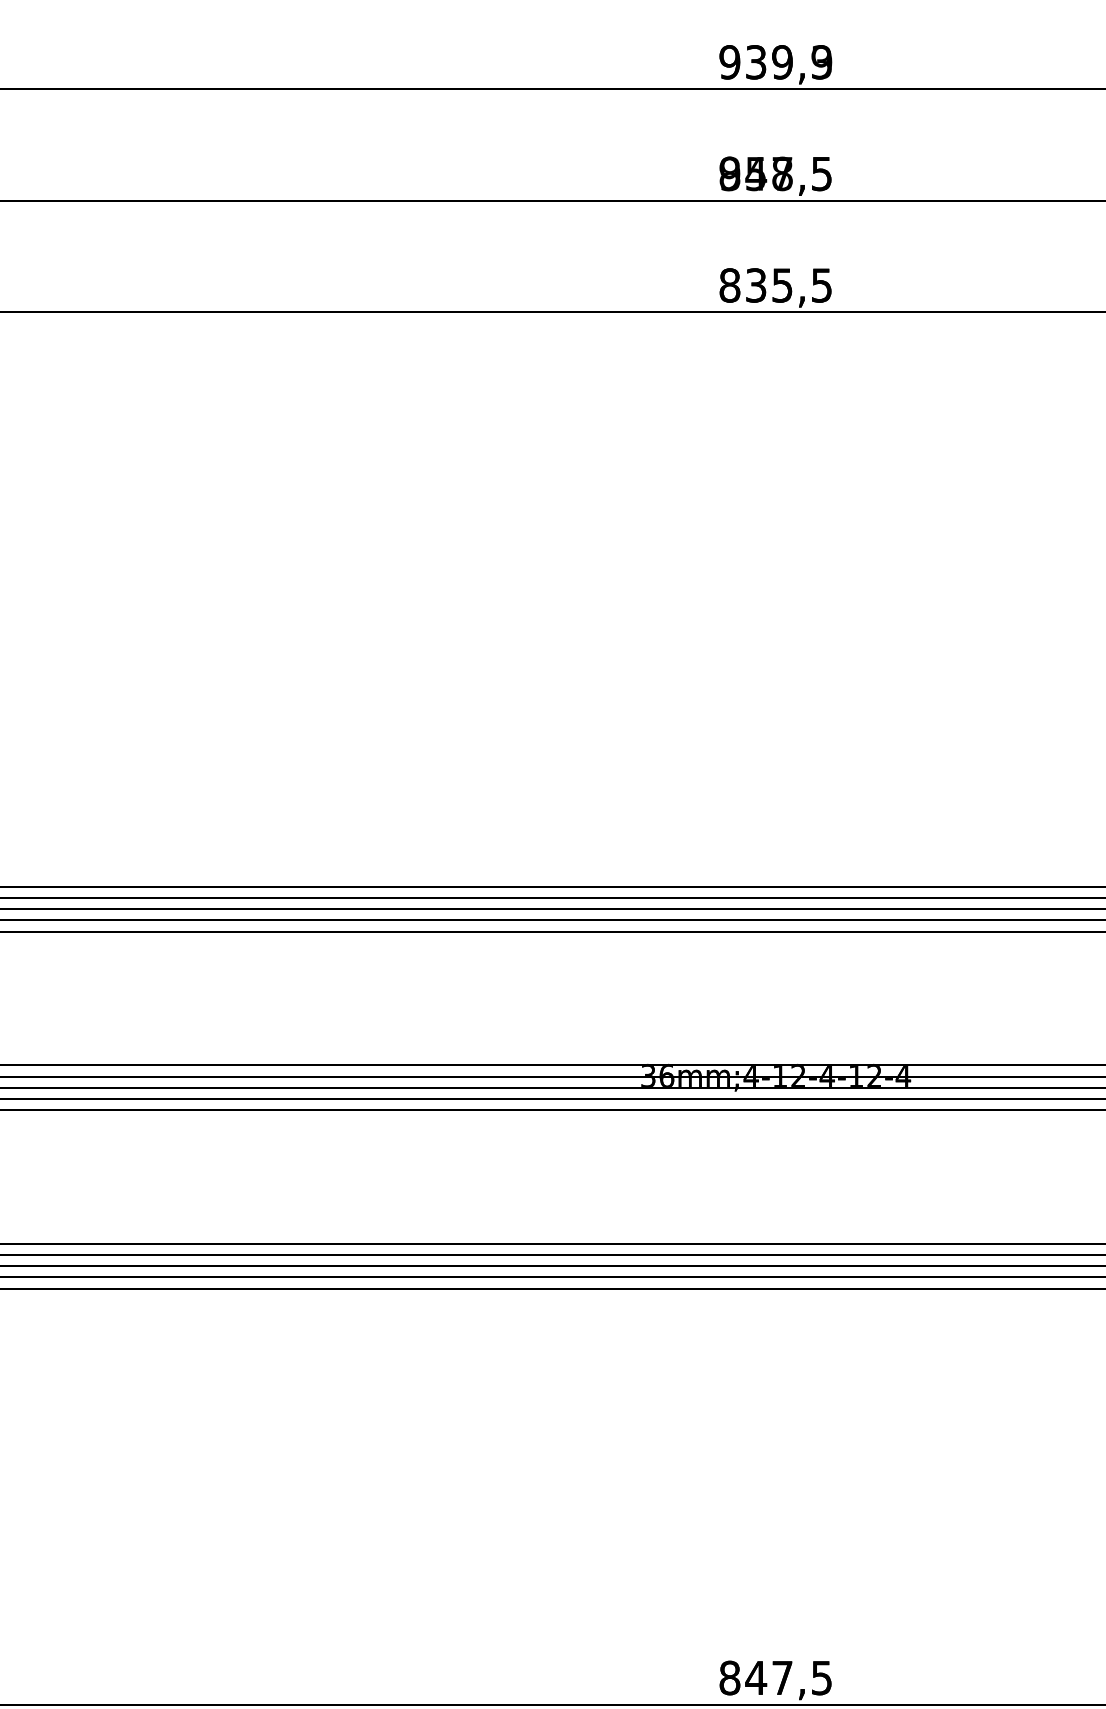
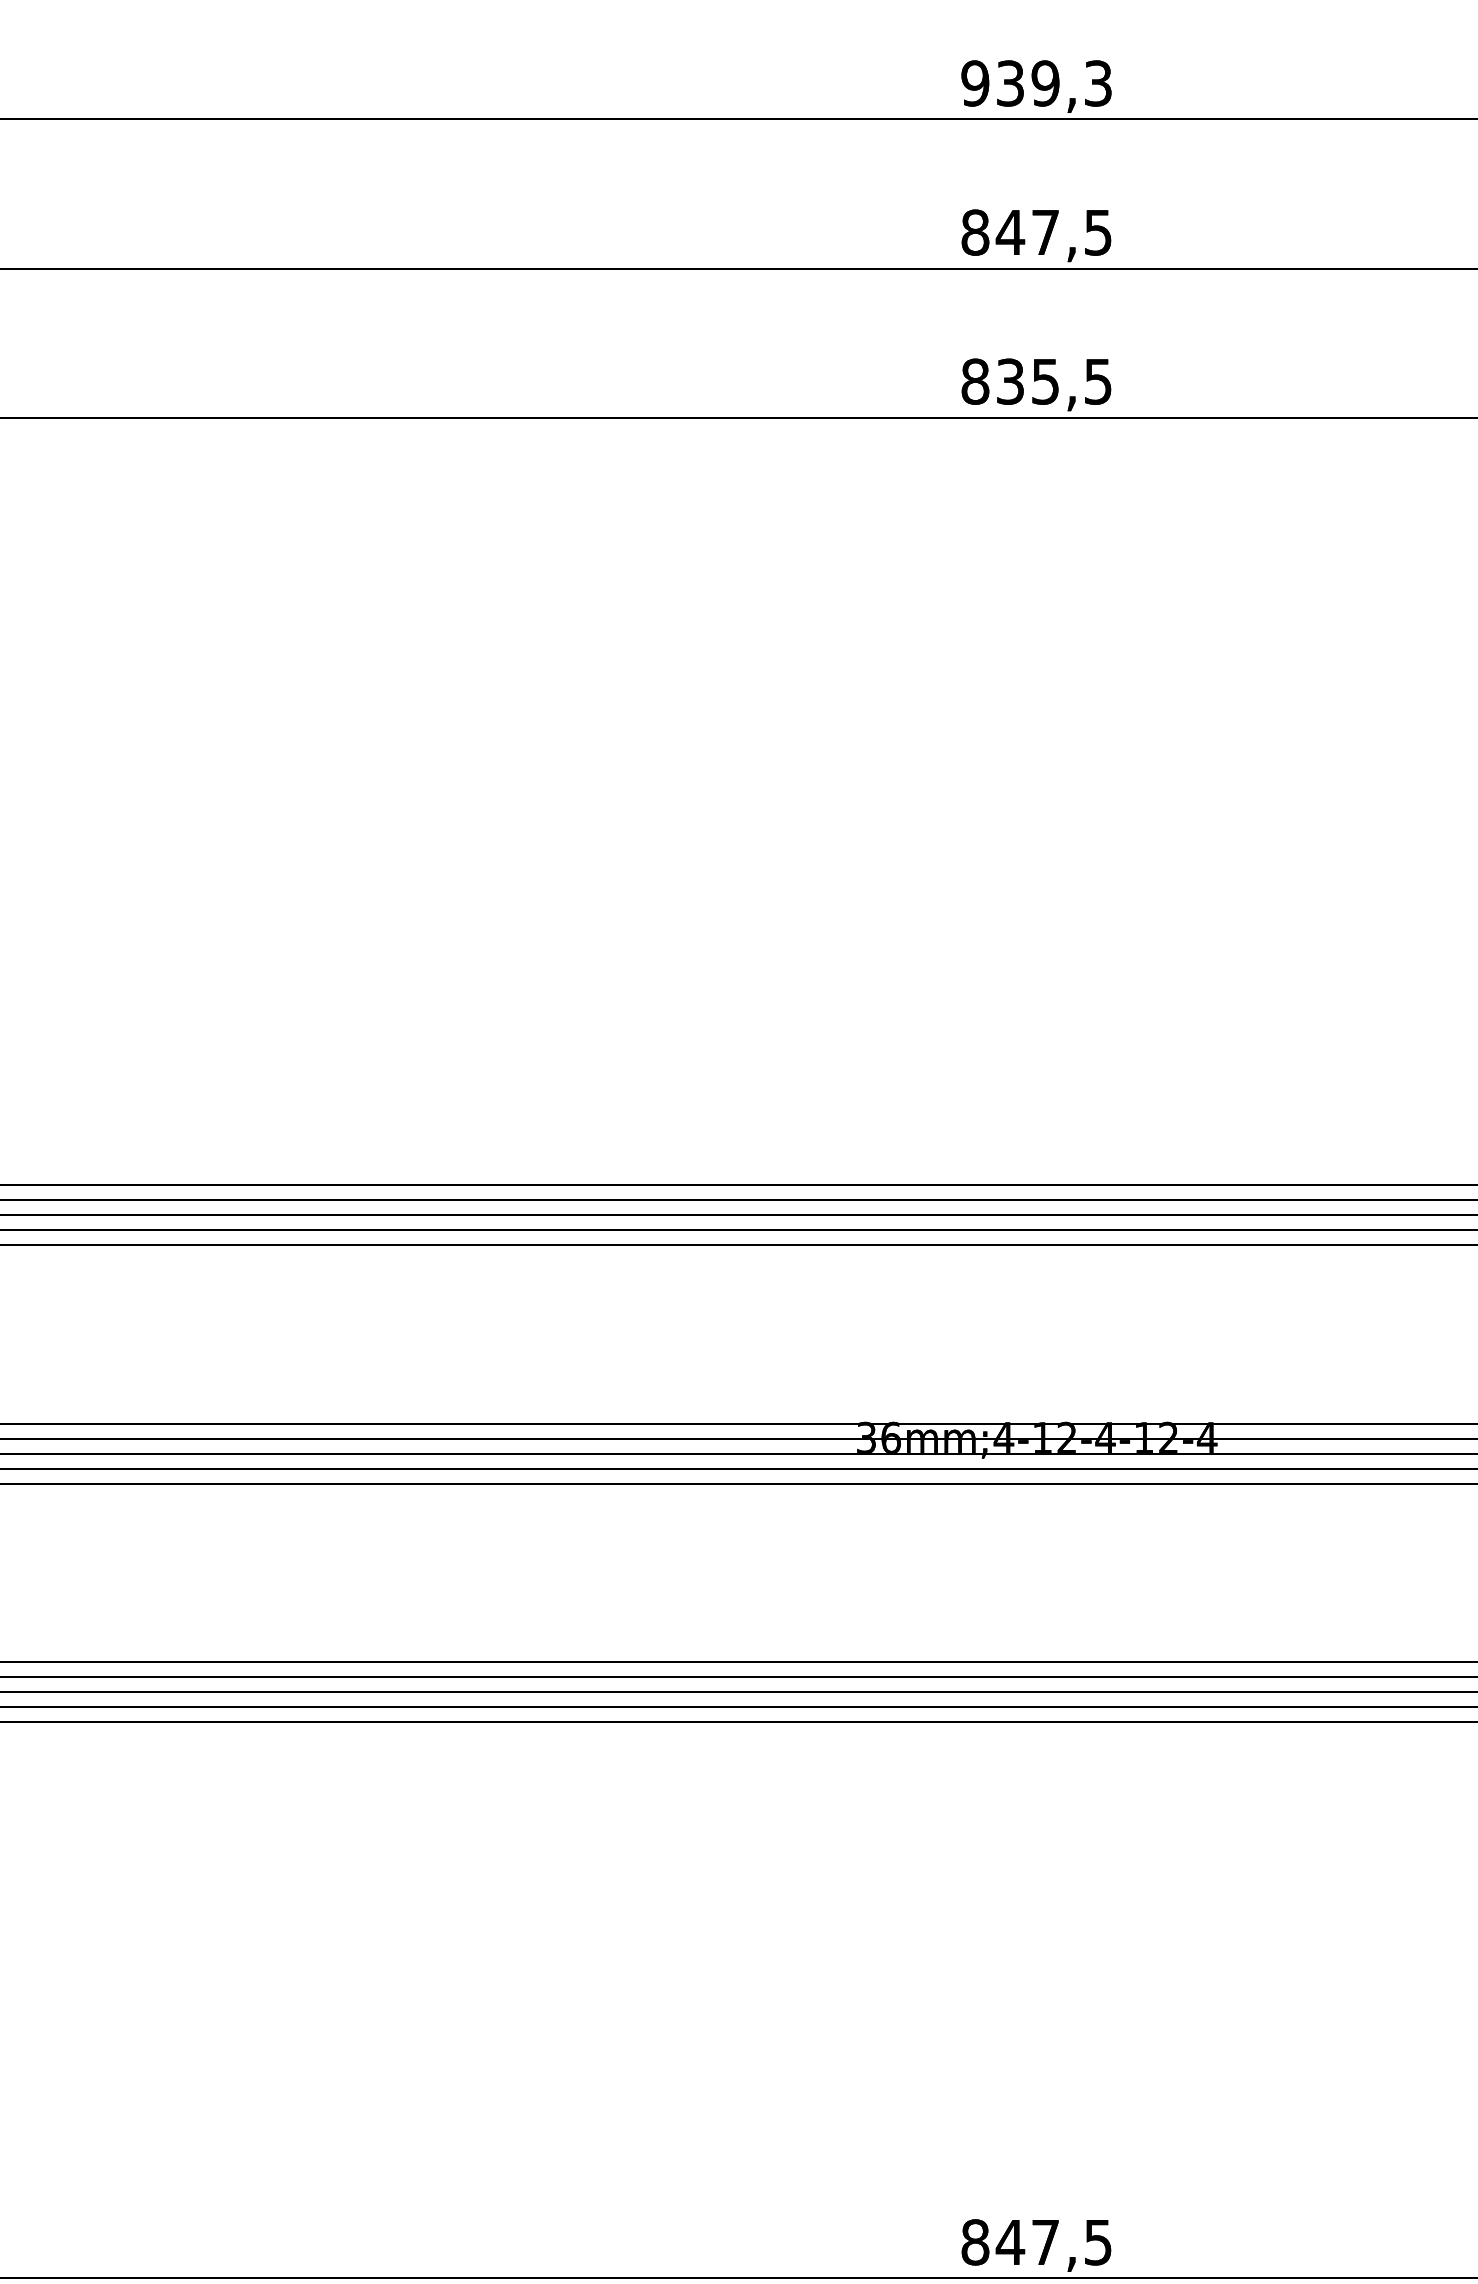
text: (821, 62) -> (1097, 83), 939,9 -> 939,3
text: (756, 173) -> (1010, 232), 958,5 -> 847,5

